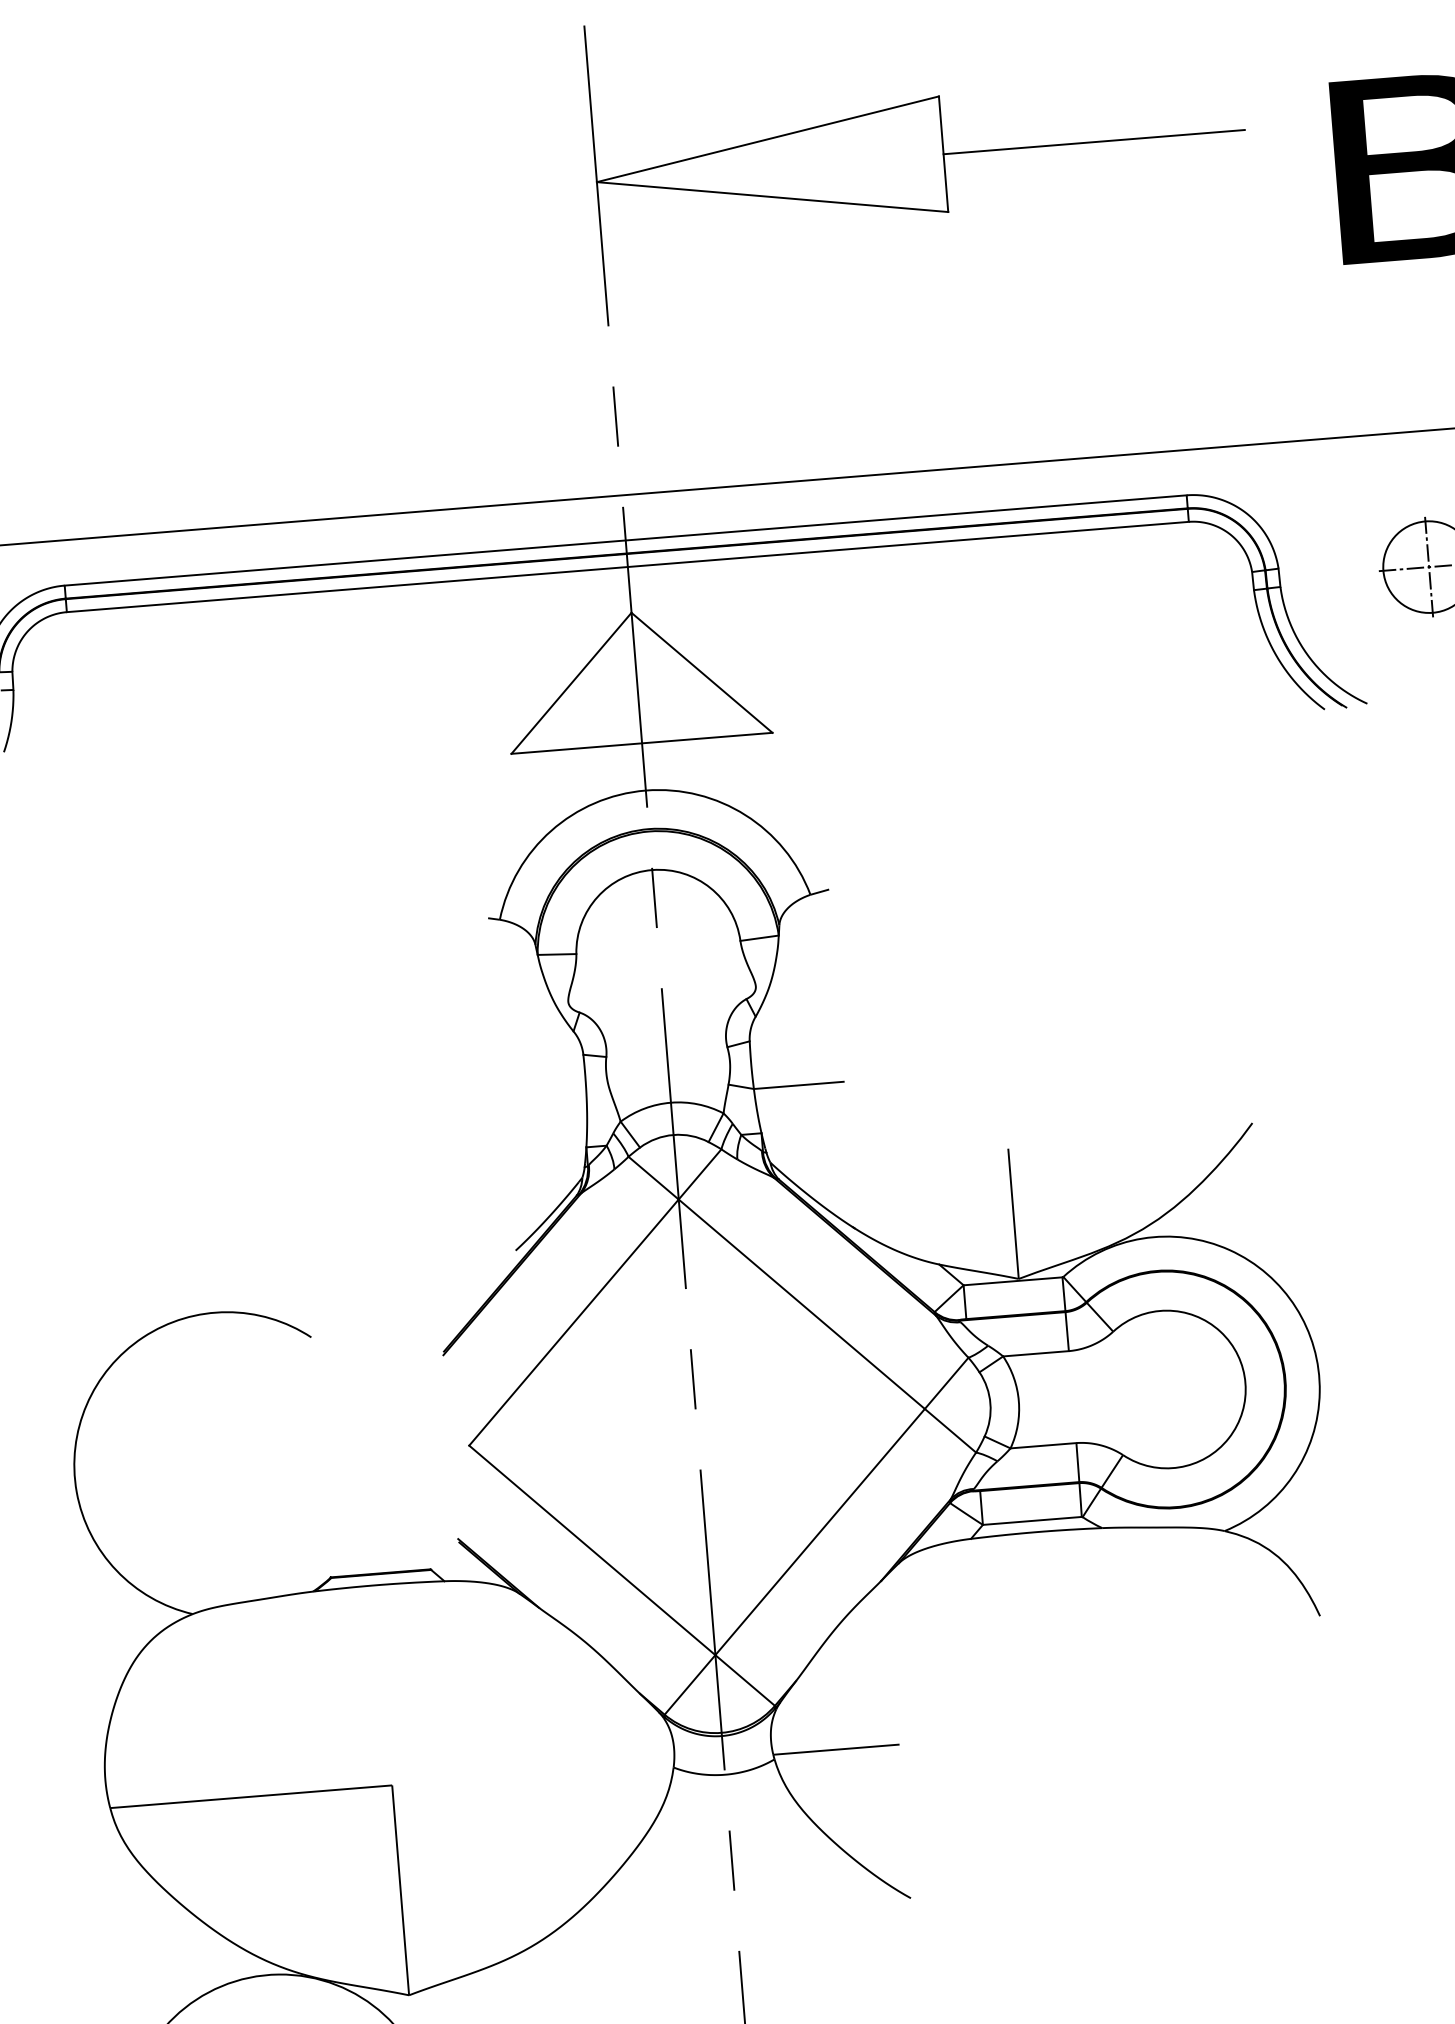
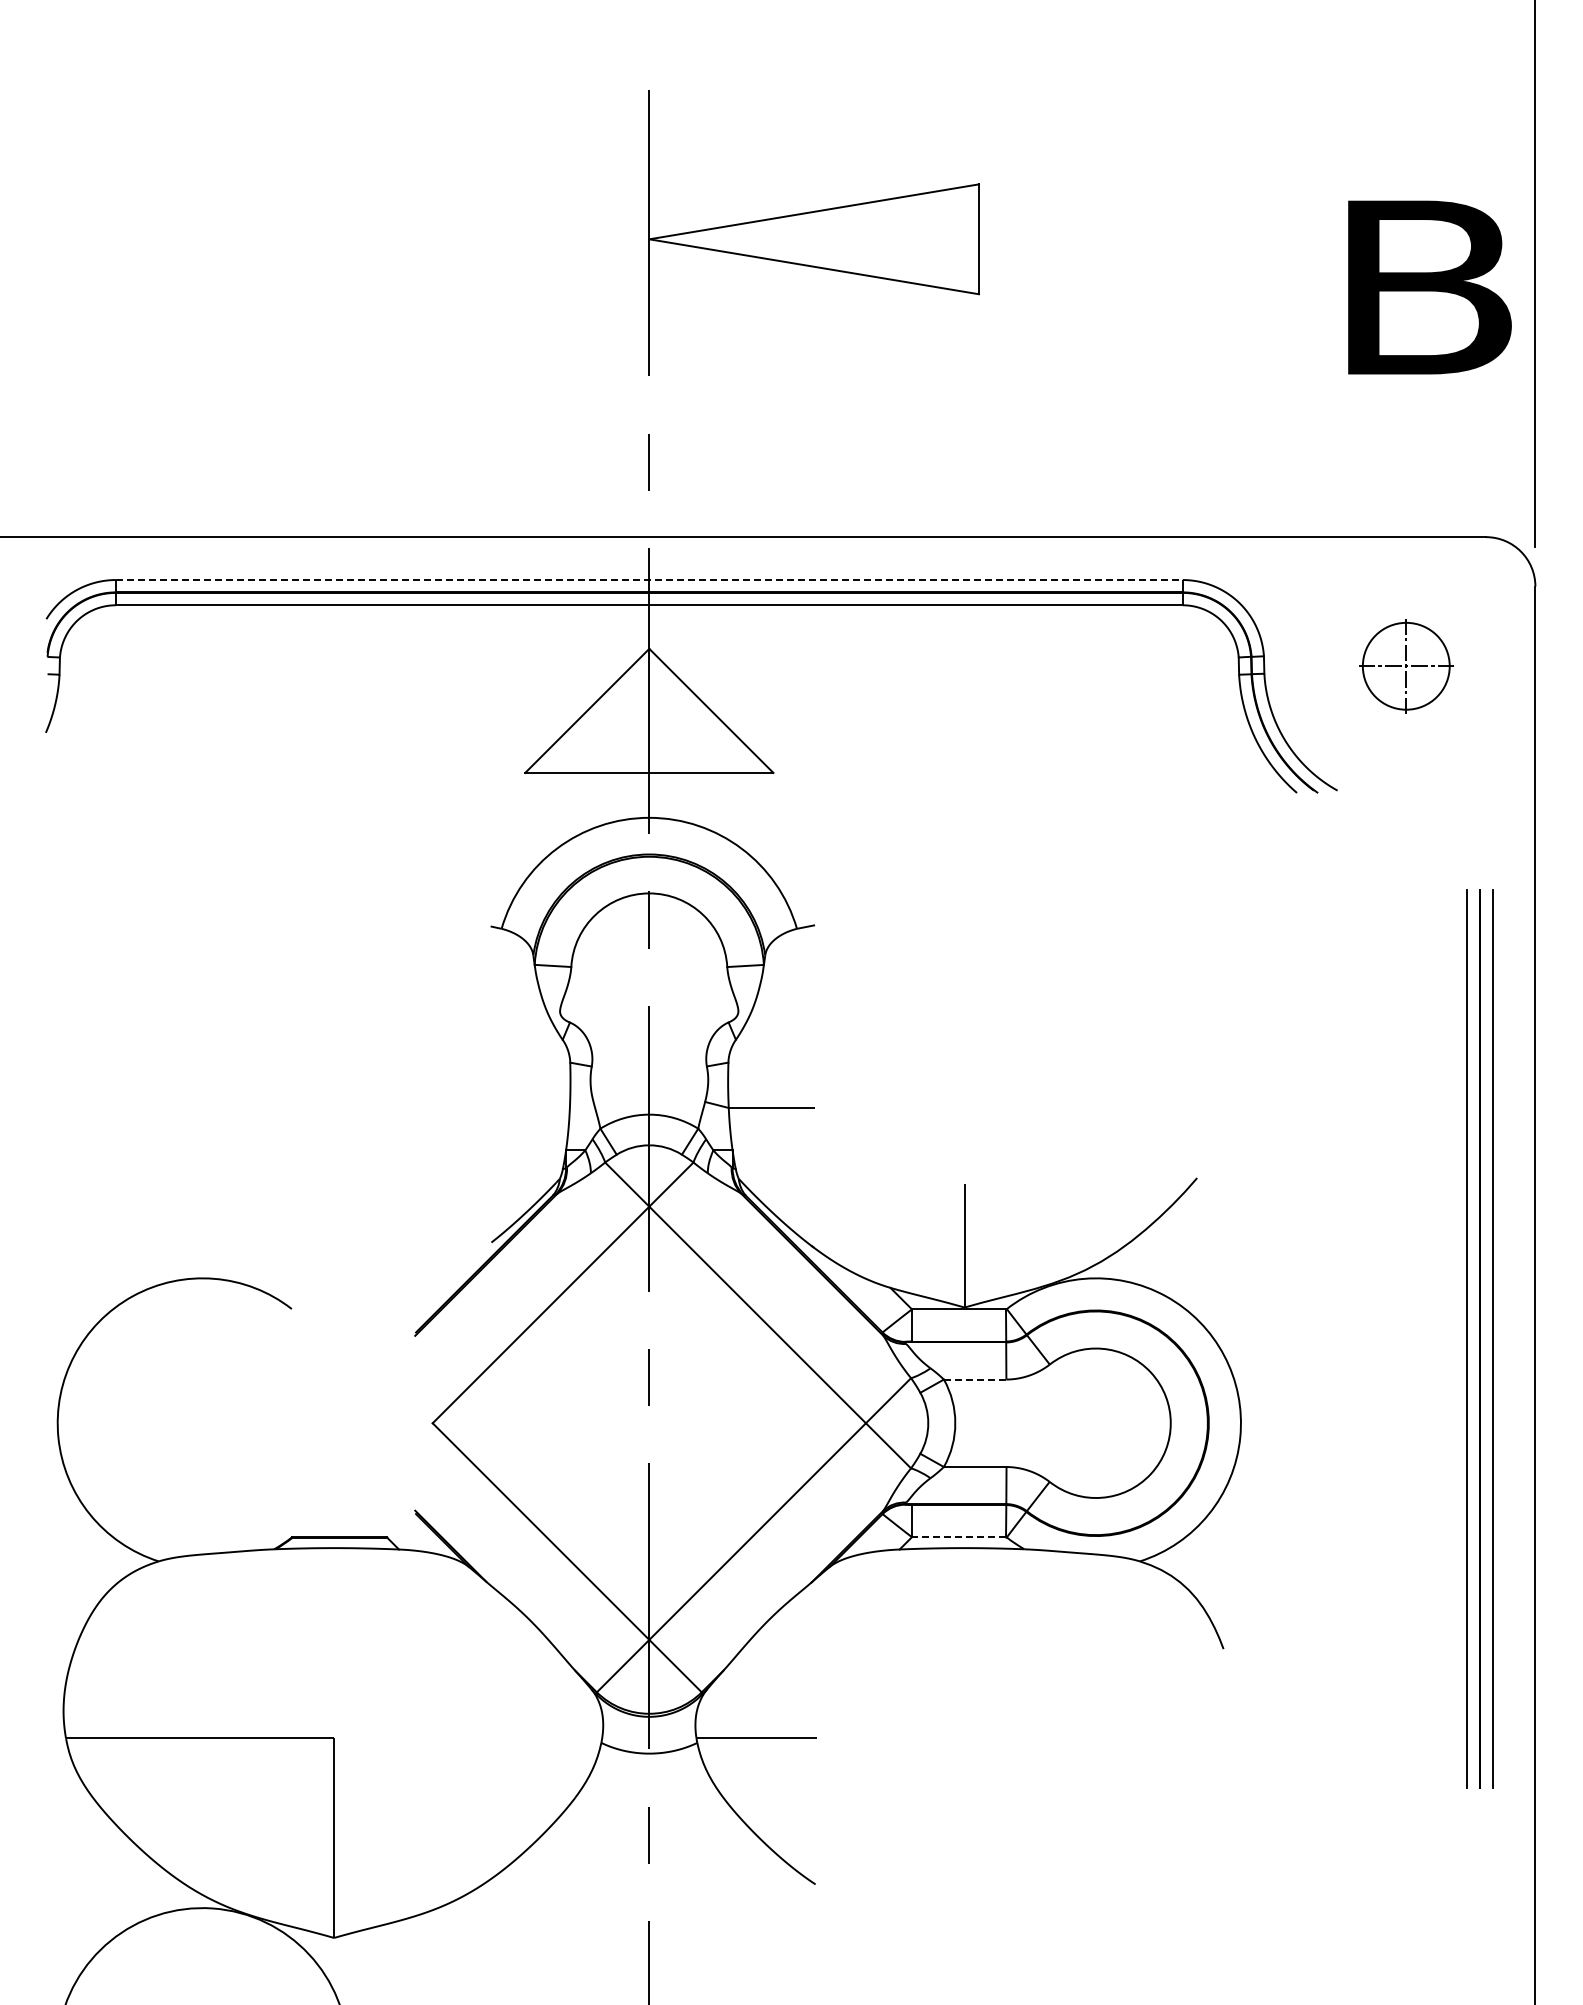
line: (1094, 142) -> (1122, 239), removed
line: (625, 540) -> (649, 580), solid -> dashed
line: (1035, 1353) -> (974, 1379), solid -> dashed
line: (1031, 1521) -> (958, 1537), solid -> dashed

